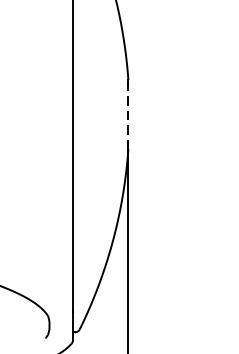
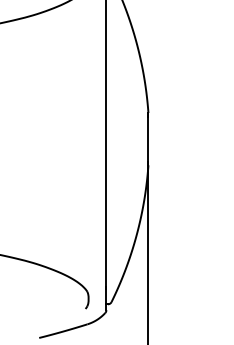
line: (128, 113) -> (148, 138), dashed -> solid

